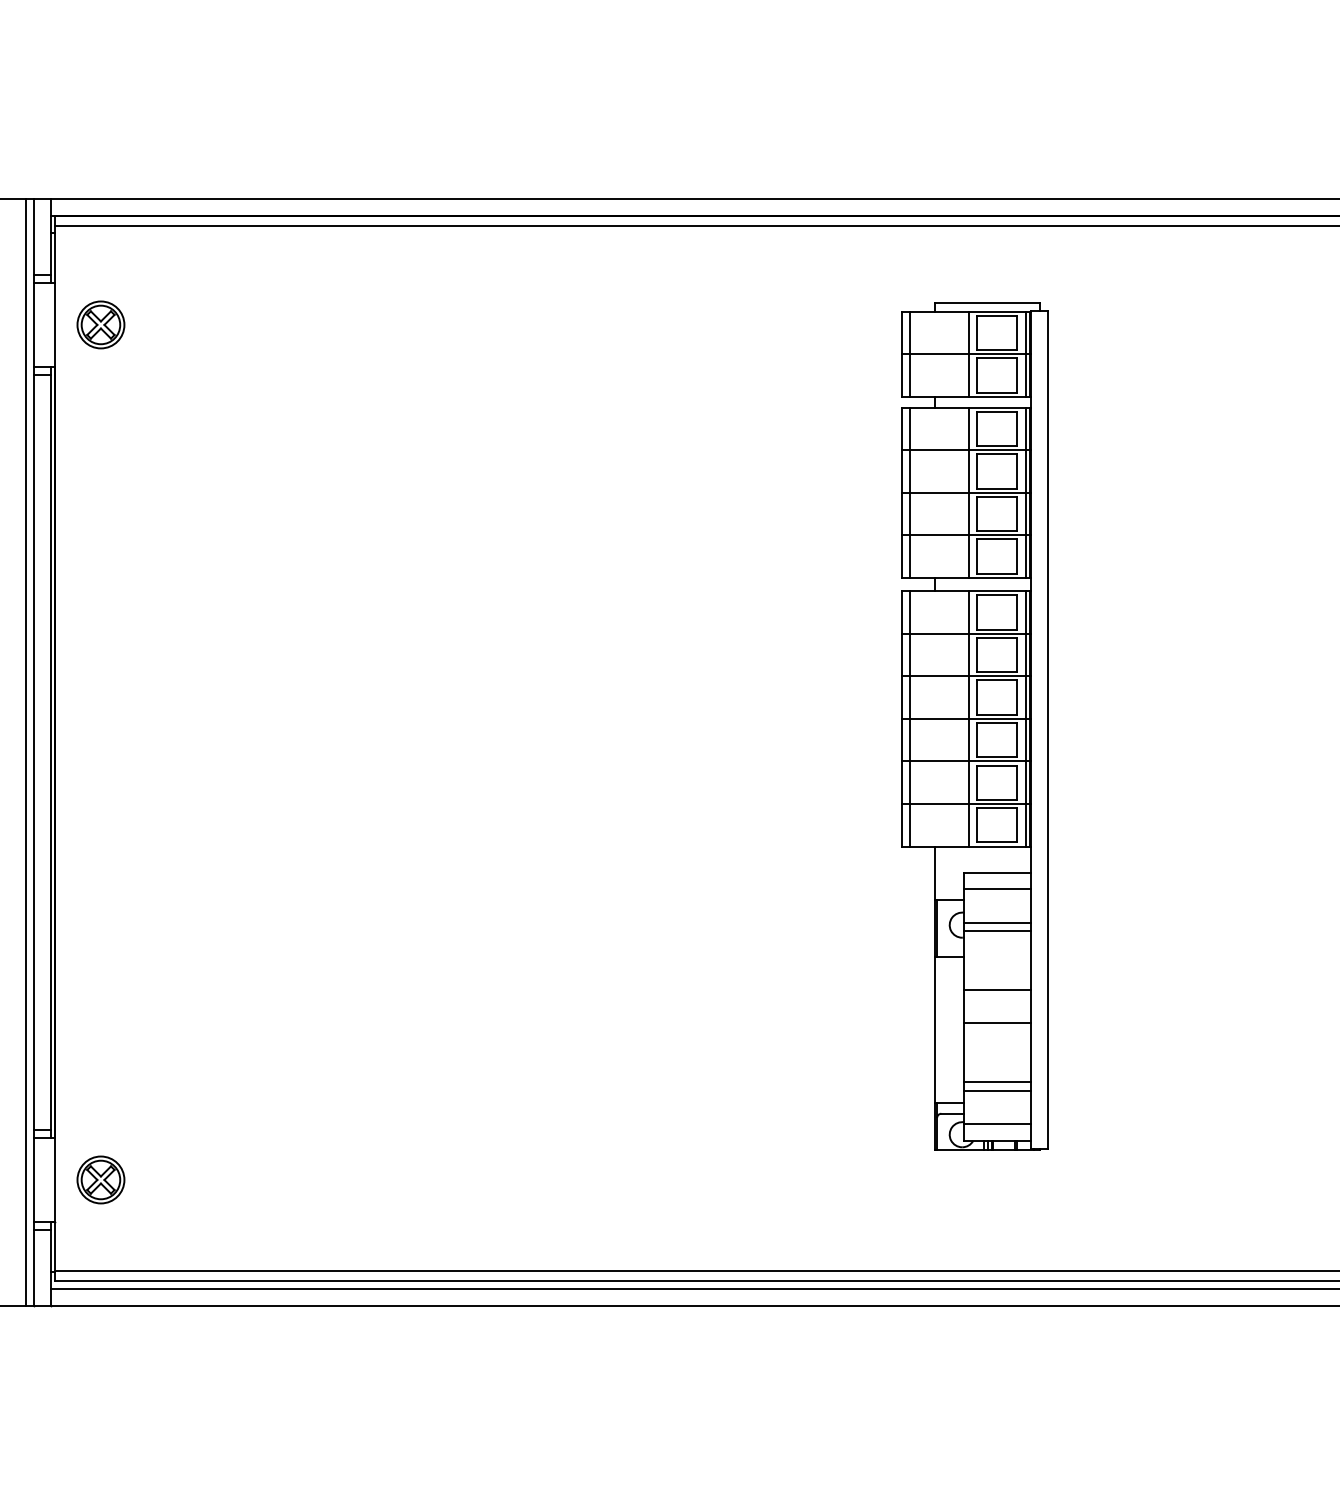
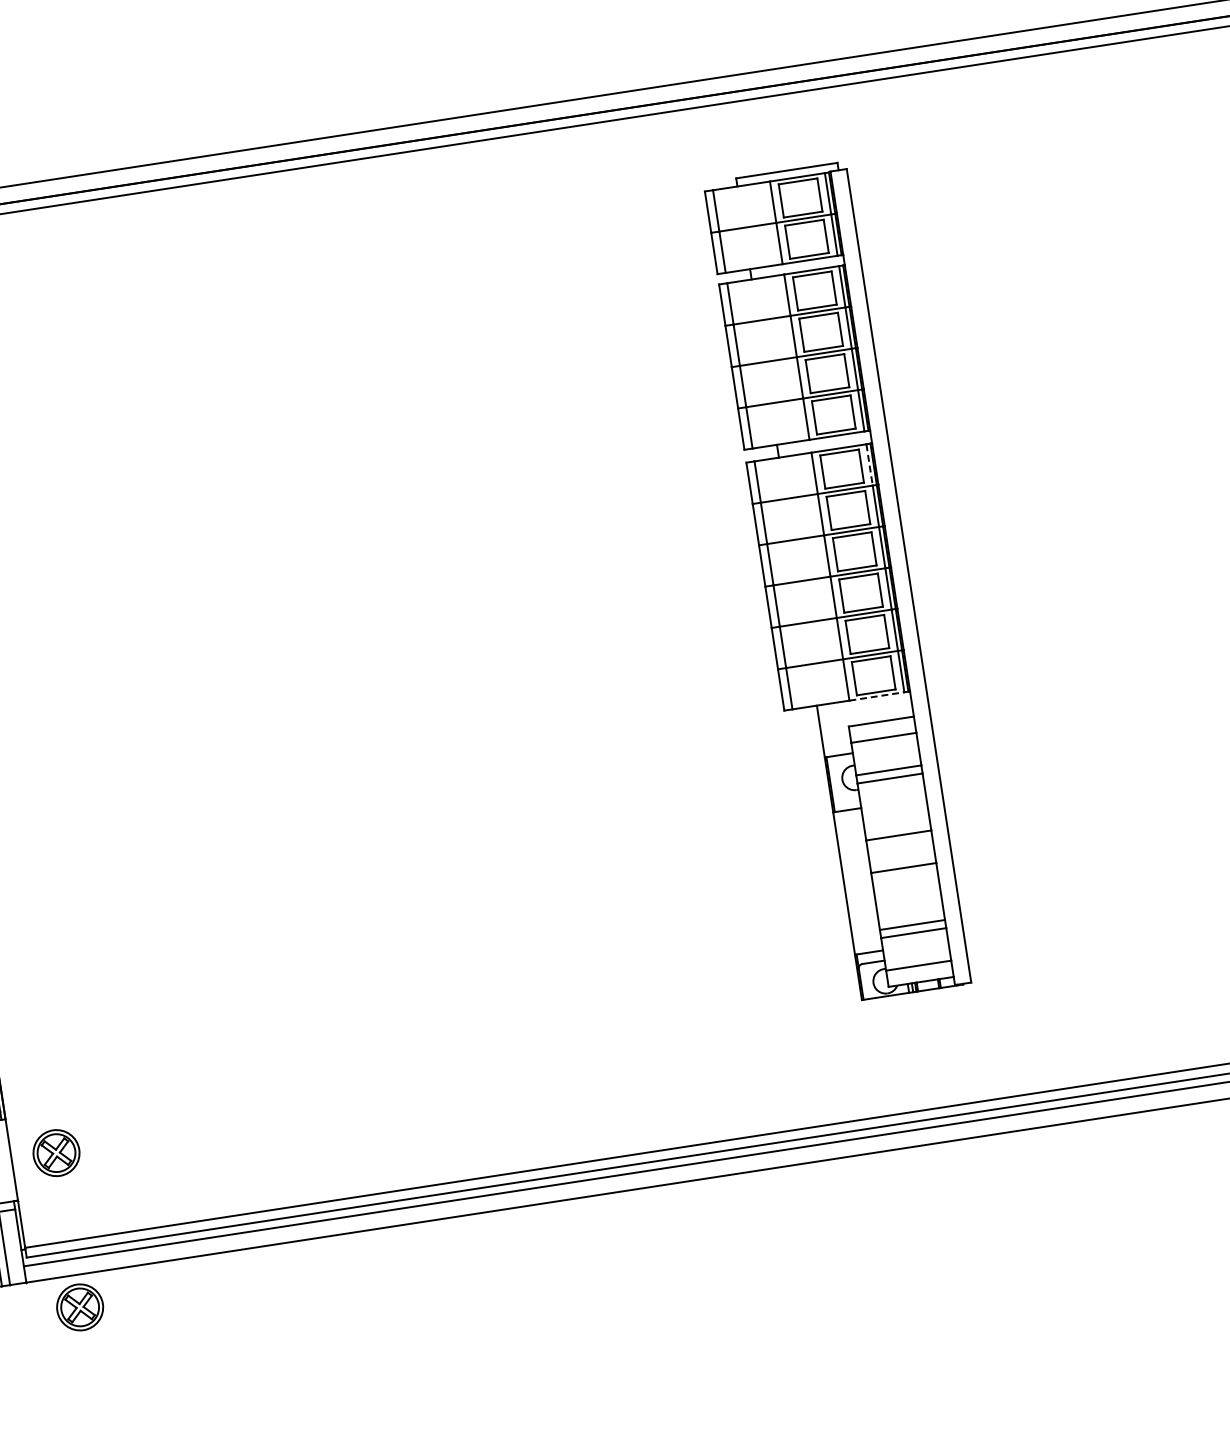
line: (1025, 612) -> (869, 465), solid -> dashed
line: (997, 846) -> (877, 696), solid -> dashed
part: (100, 1338) -> (79, 1307), added

